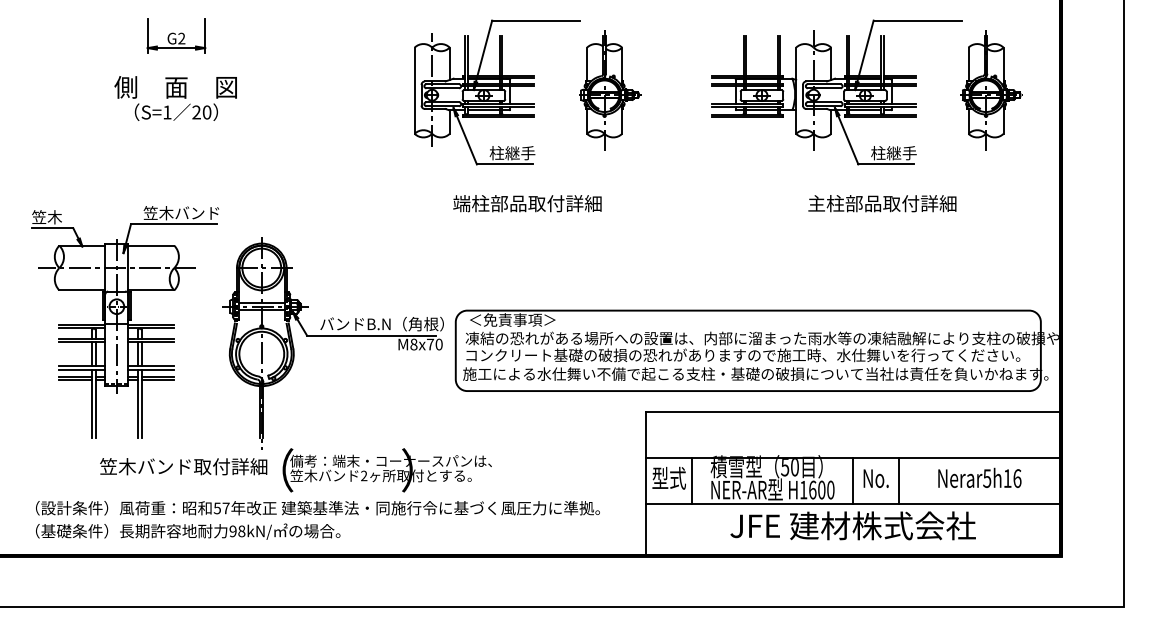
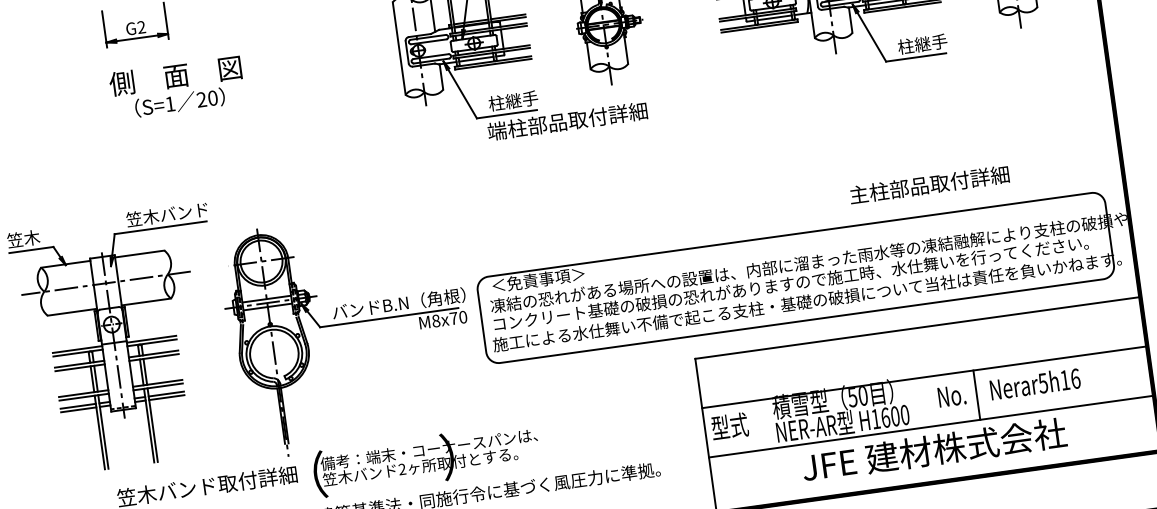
text: (175, 98) -> (176, 87), moved
text: (527, 203) -> (567, 121), moved
text: (882, 203) -> (929, 184), moved
text: (979, 477) -> (1034, 383), moved
line: (692, 480) -> (755, 425), removed
line: (853, 480) -> (927, 401), removed

